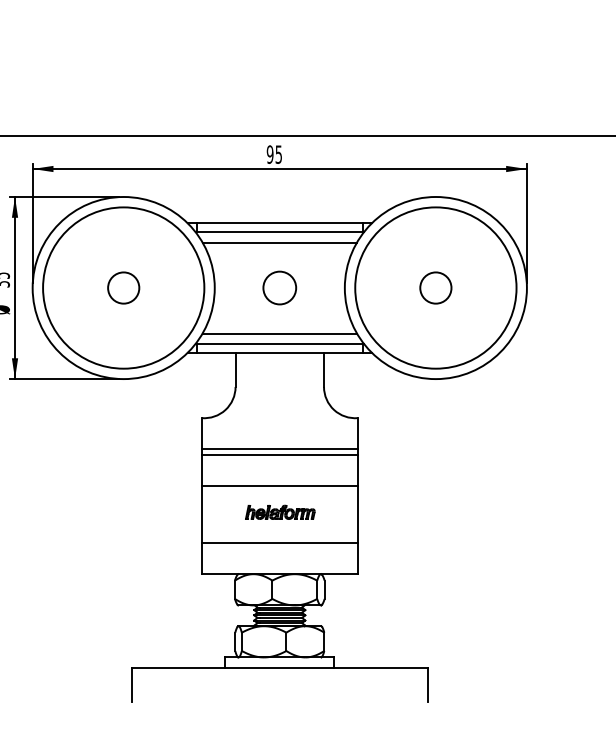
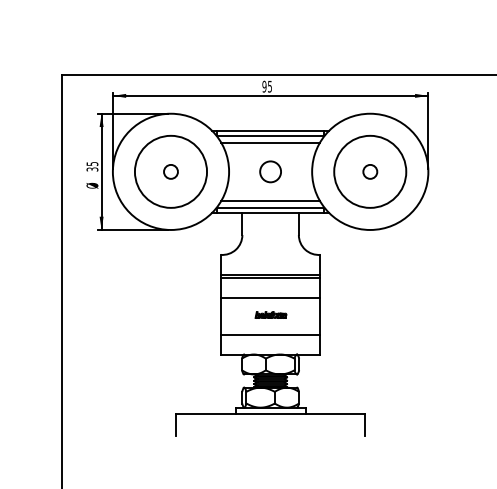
circle: (122, 287) -> (170, 171), size x0.7
circle: (122, 287) -> (170, 171), size x0.7
circle: (434, 287) -> (369, 171), size x0.7
circle: (436, 287) -> (370, 171), size x0.7
part: (279, 511) -> (270, 314), size x0.7

